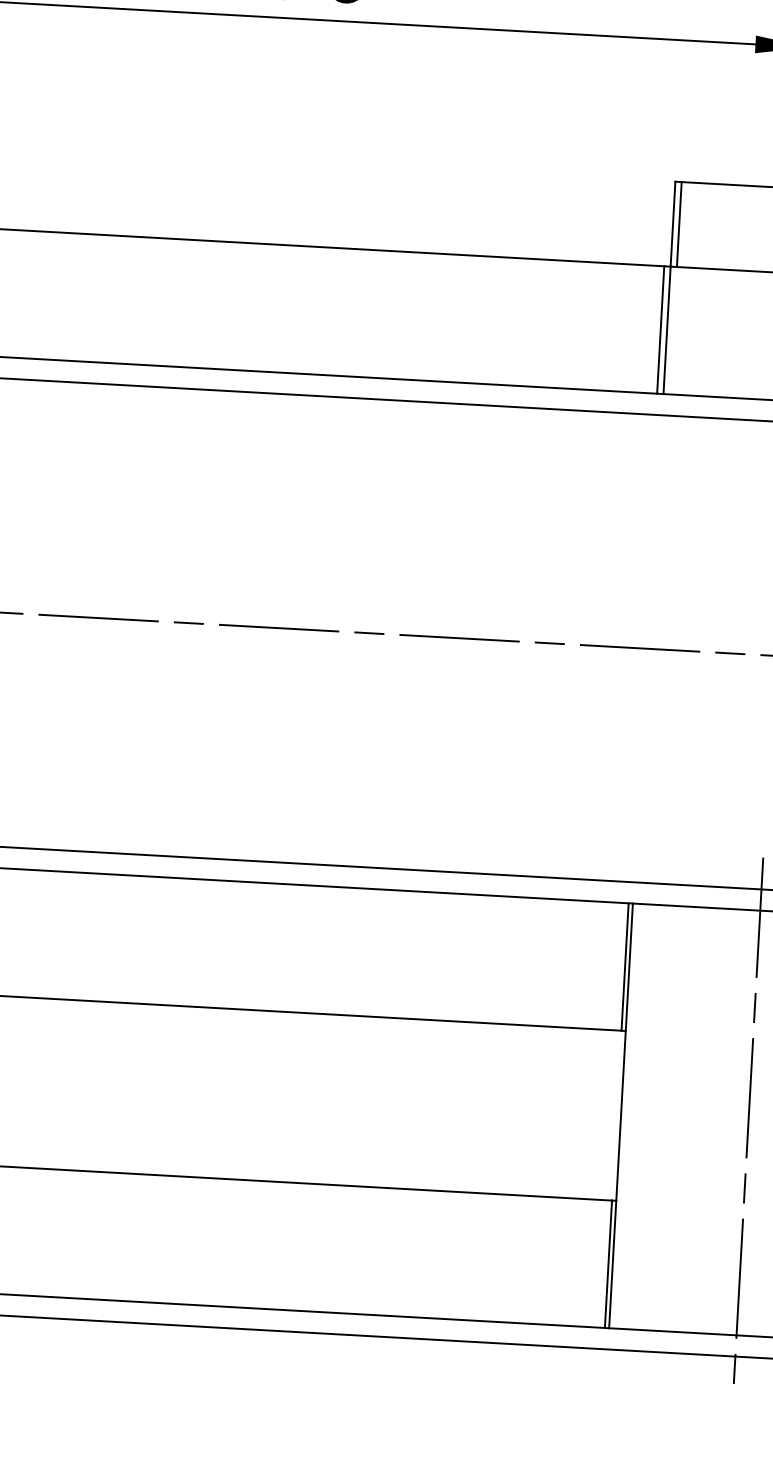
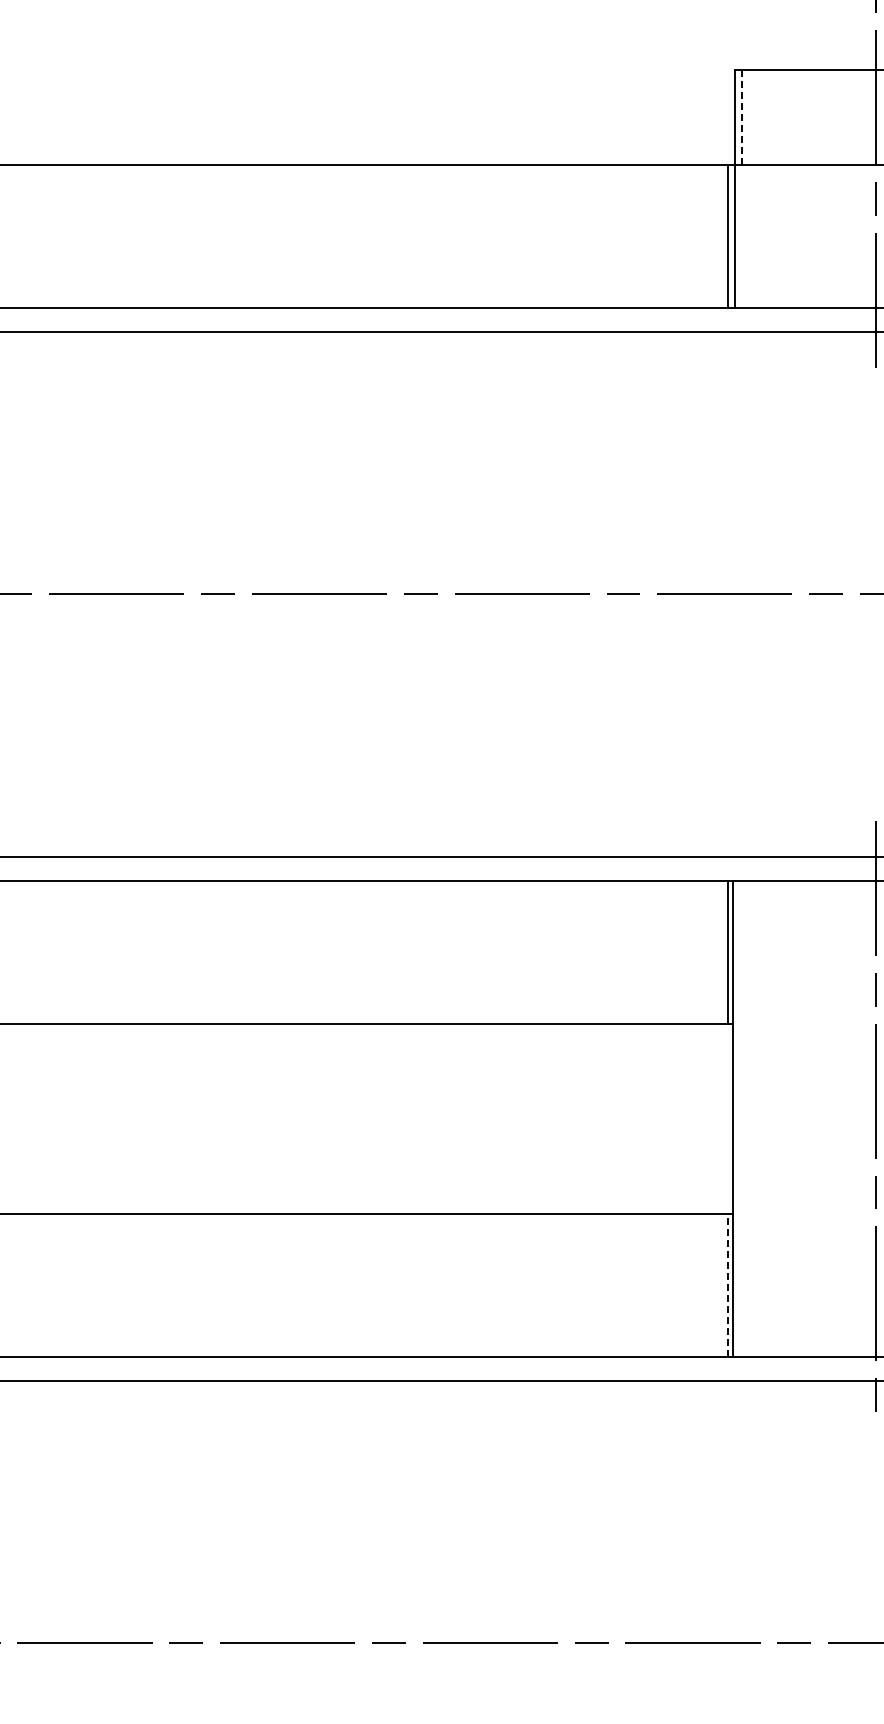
line: (679, 224) -> (742, 117), solid -> dashed
line: (608, 1263) -> (727, 1285), solid -> dashed

